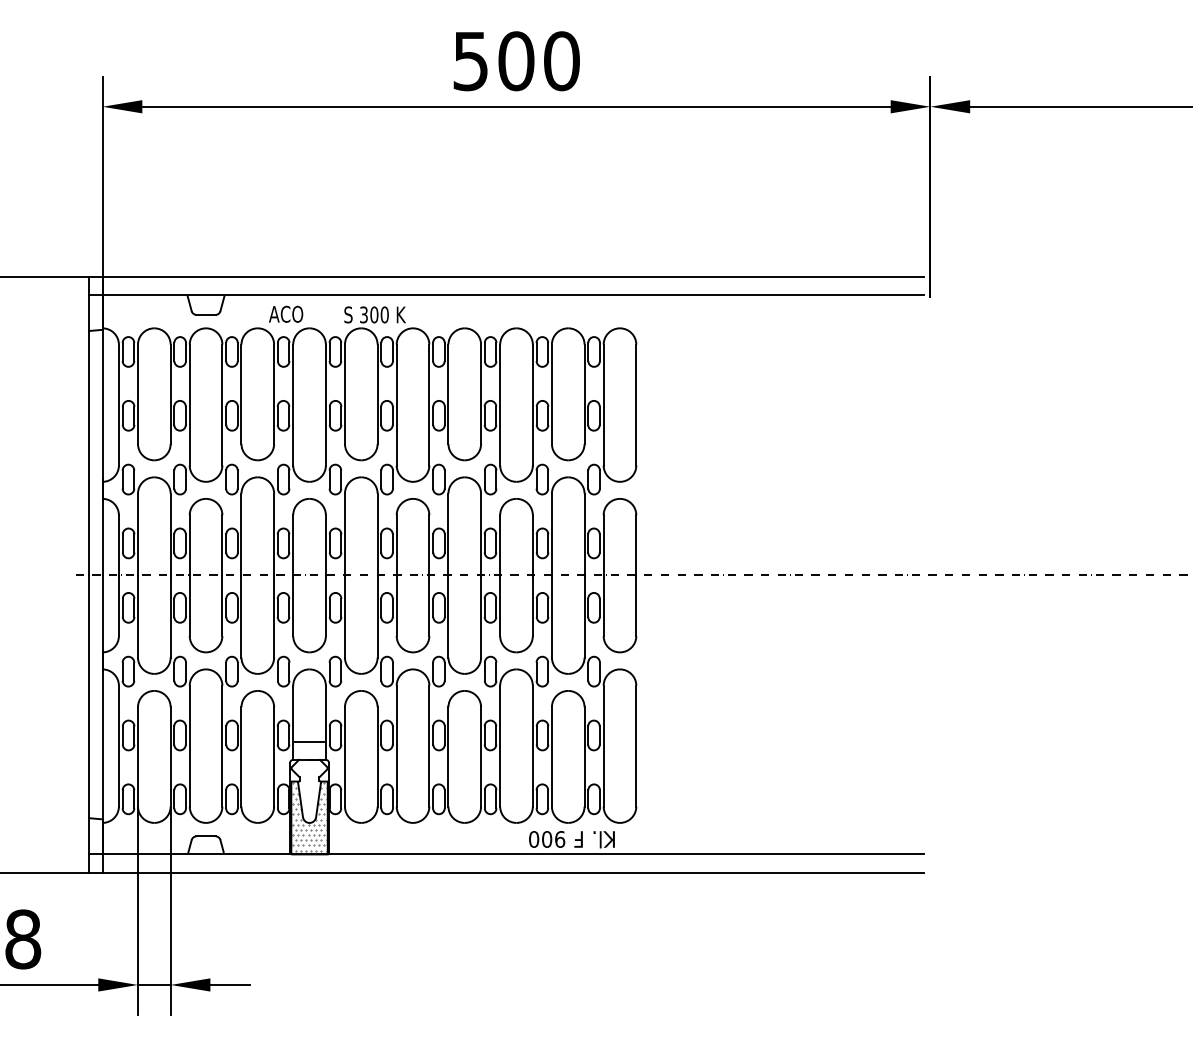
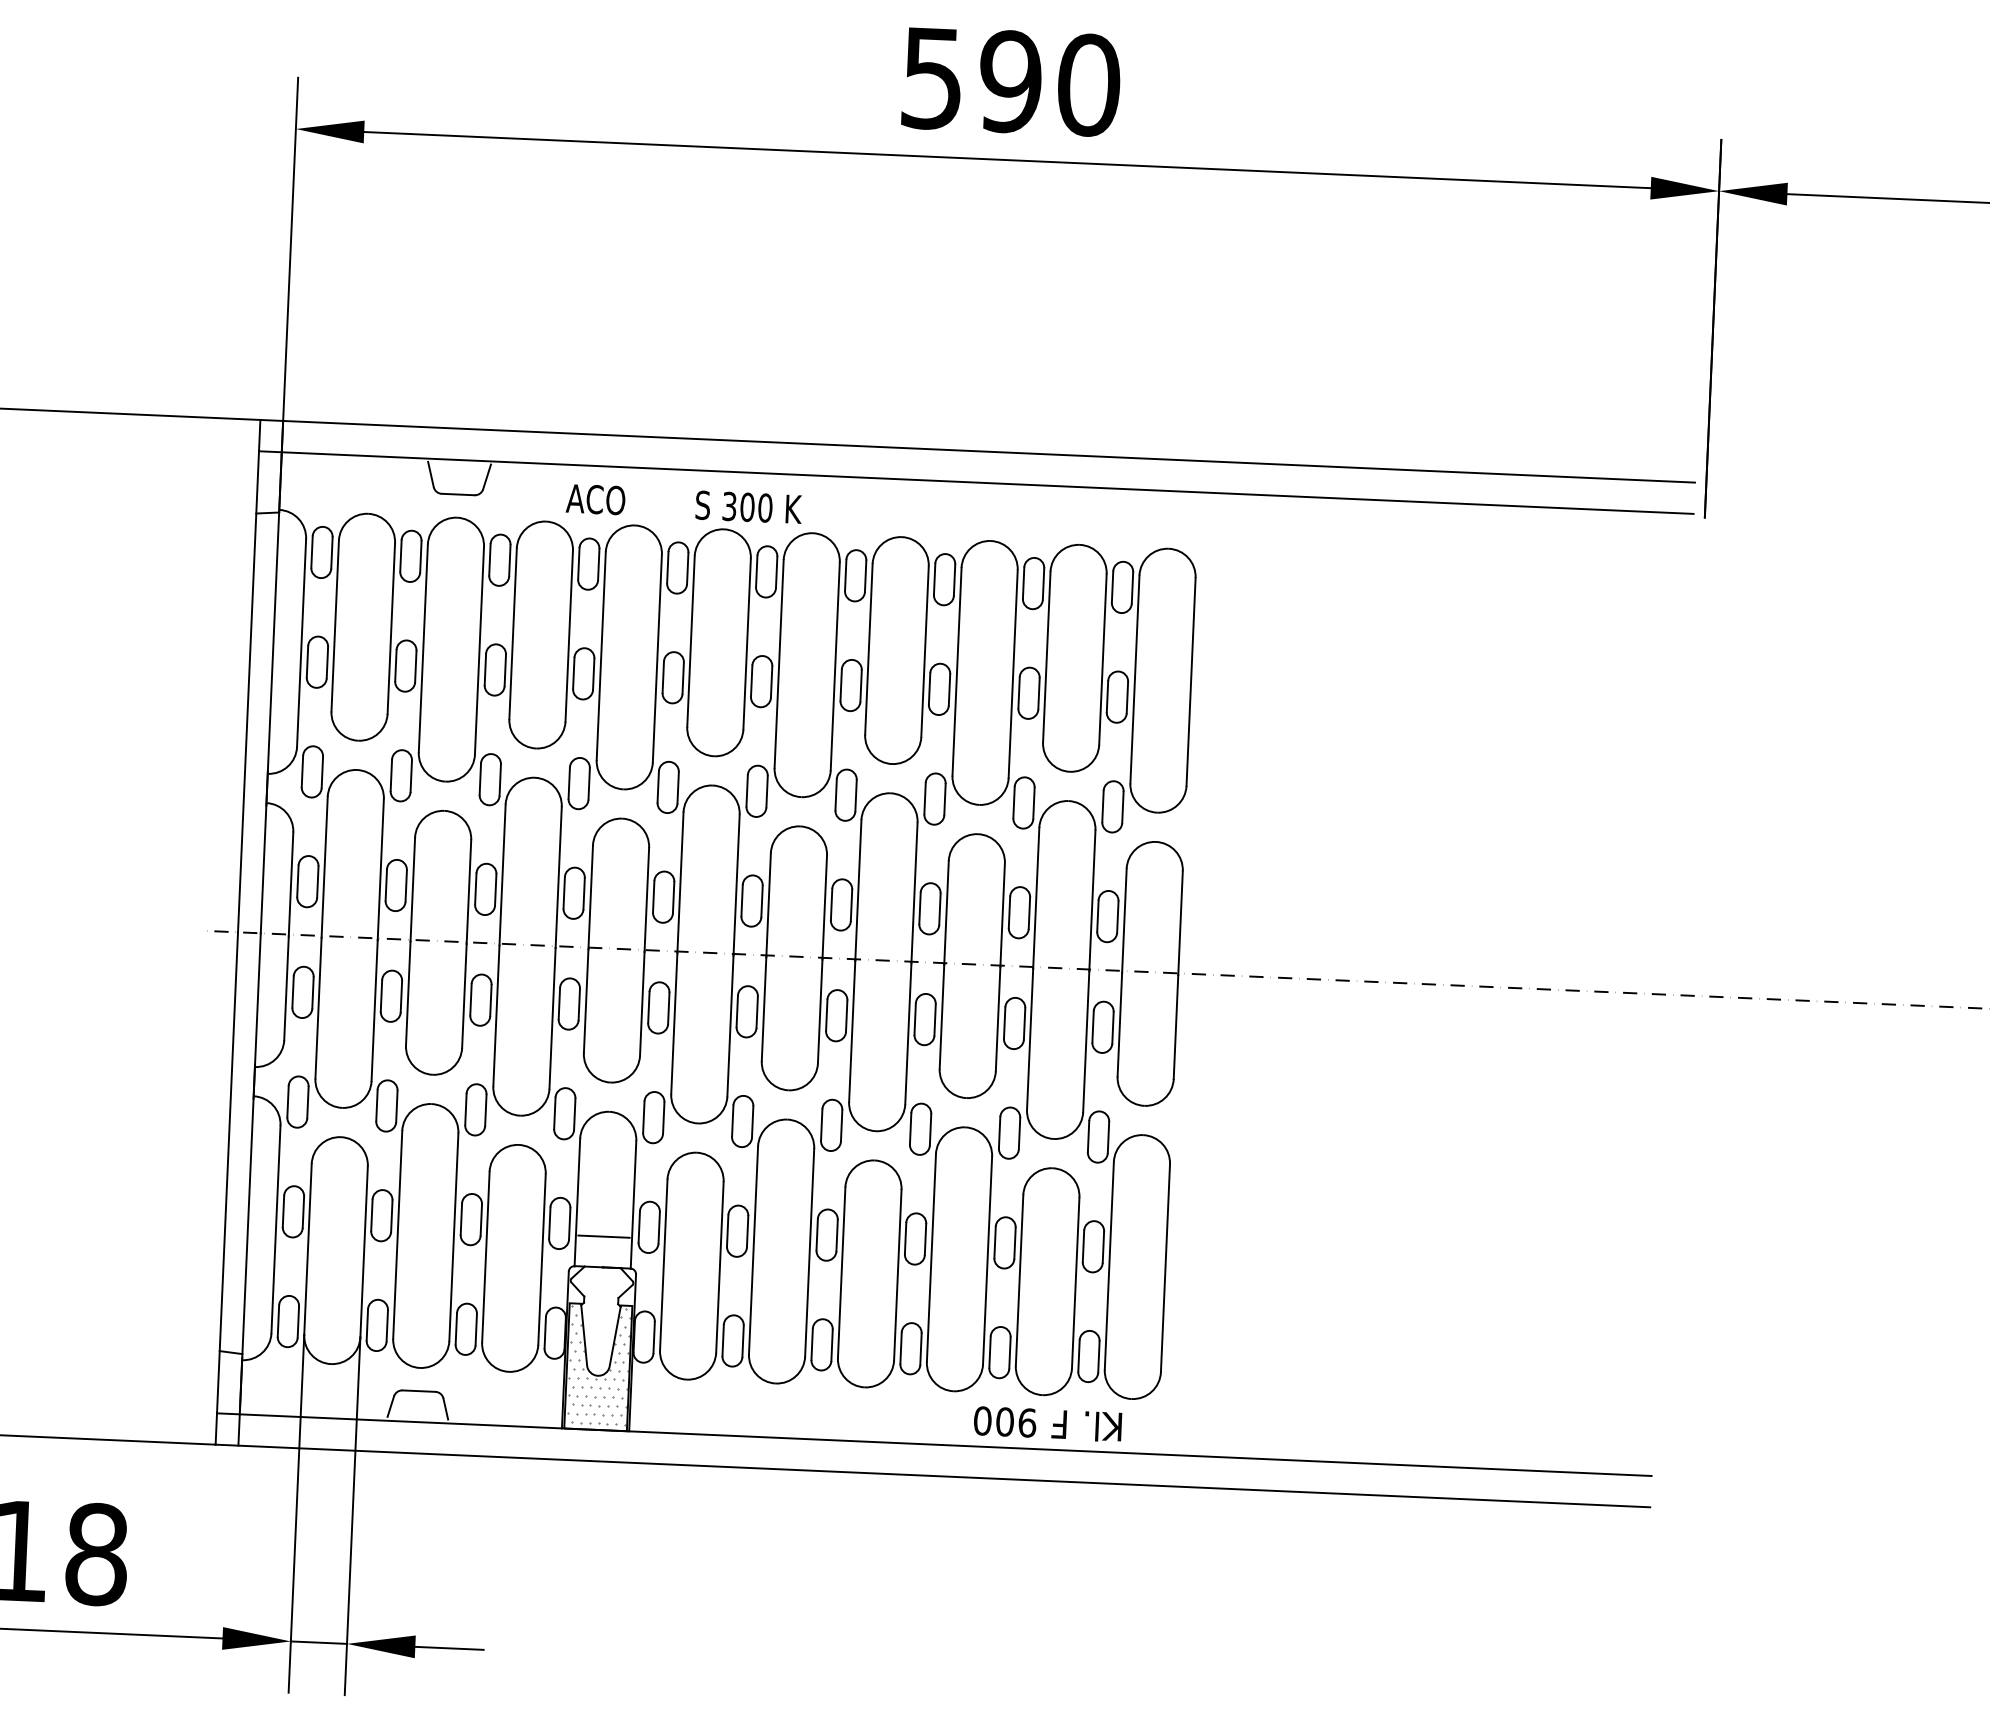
text: (516, 61) -> (1010, 82), 500 -> 590

